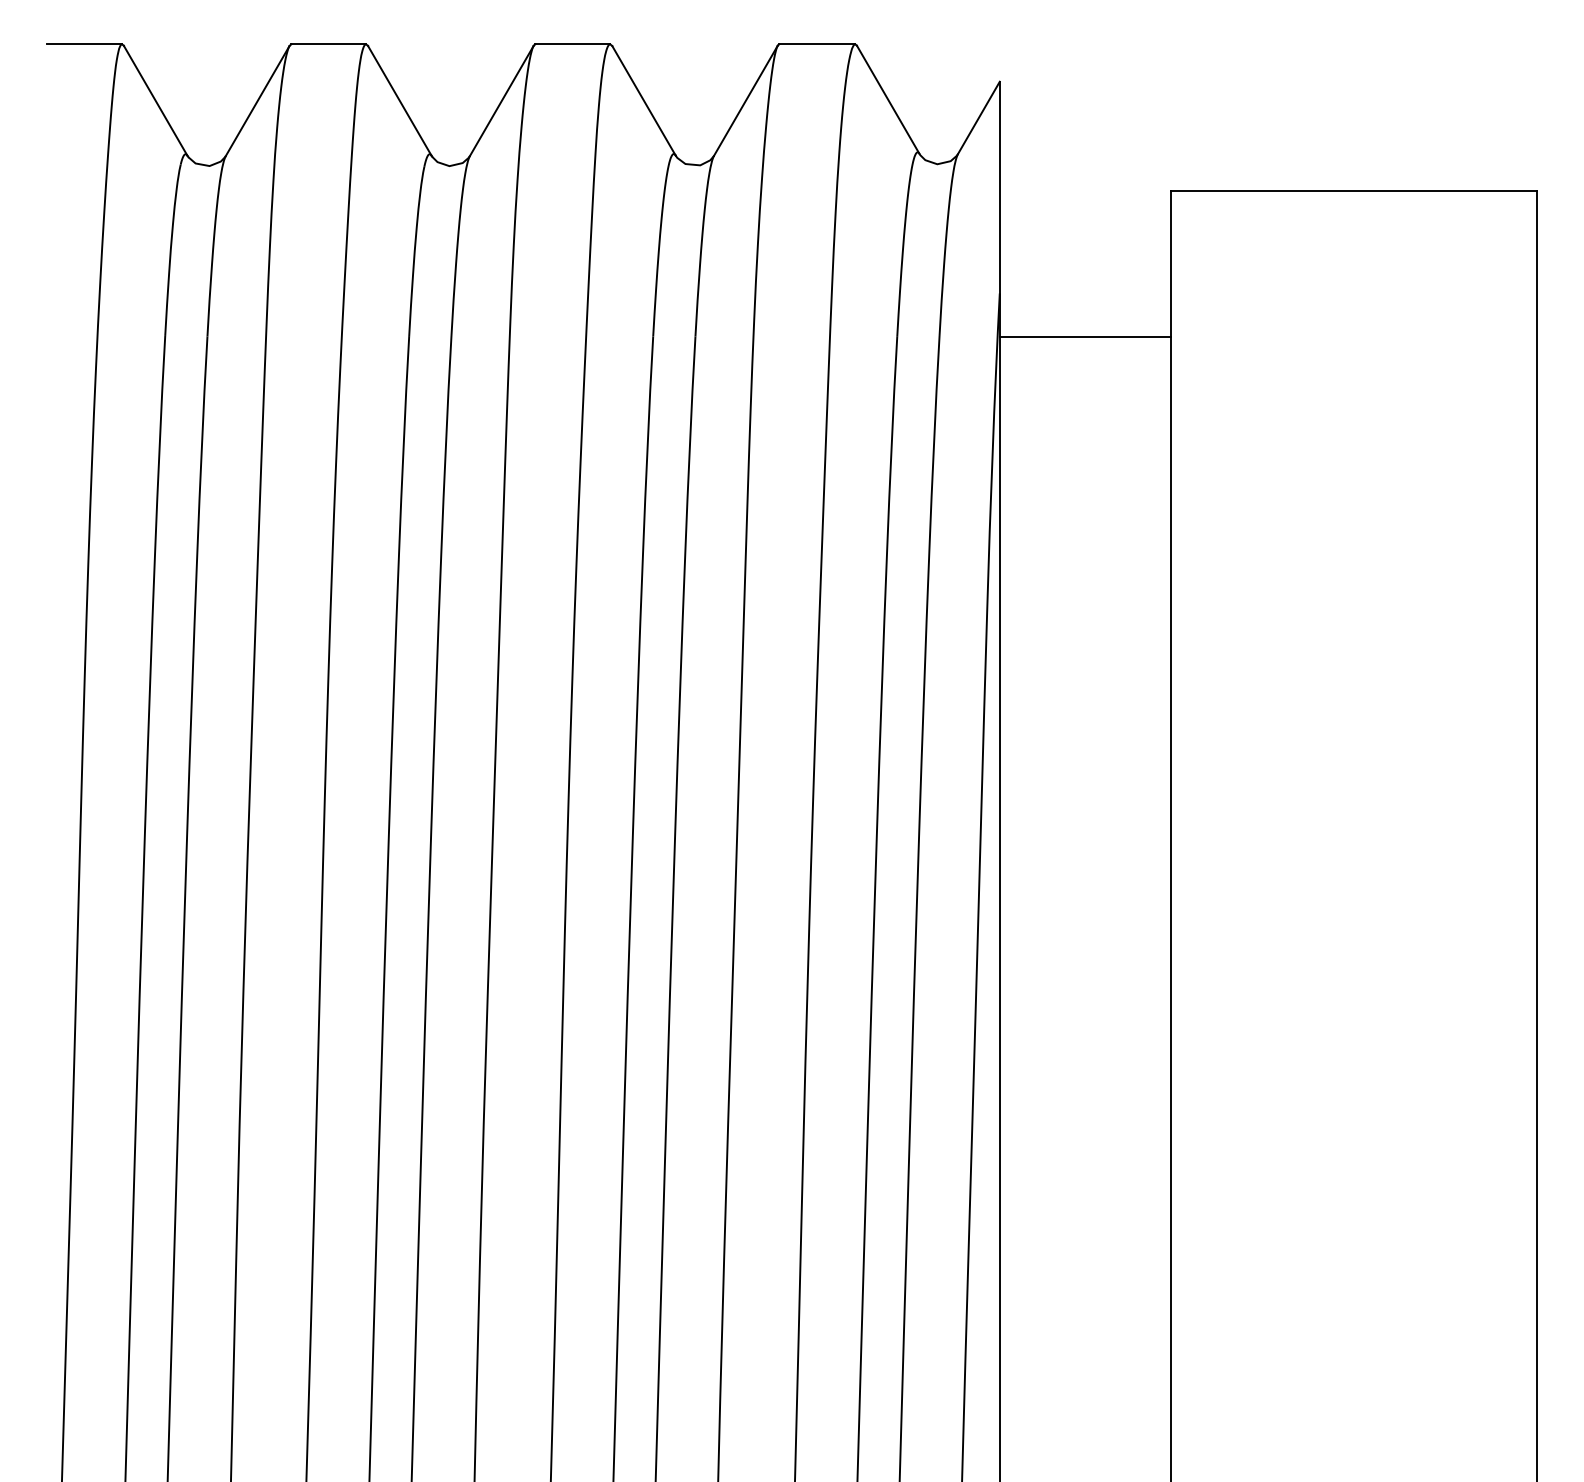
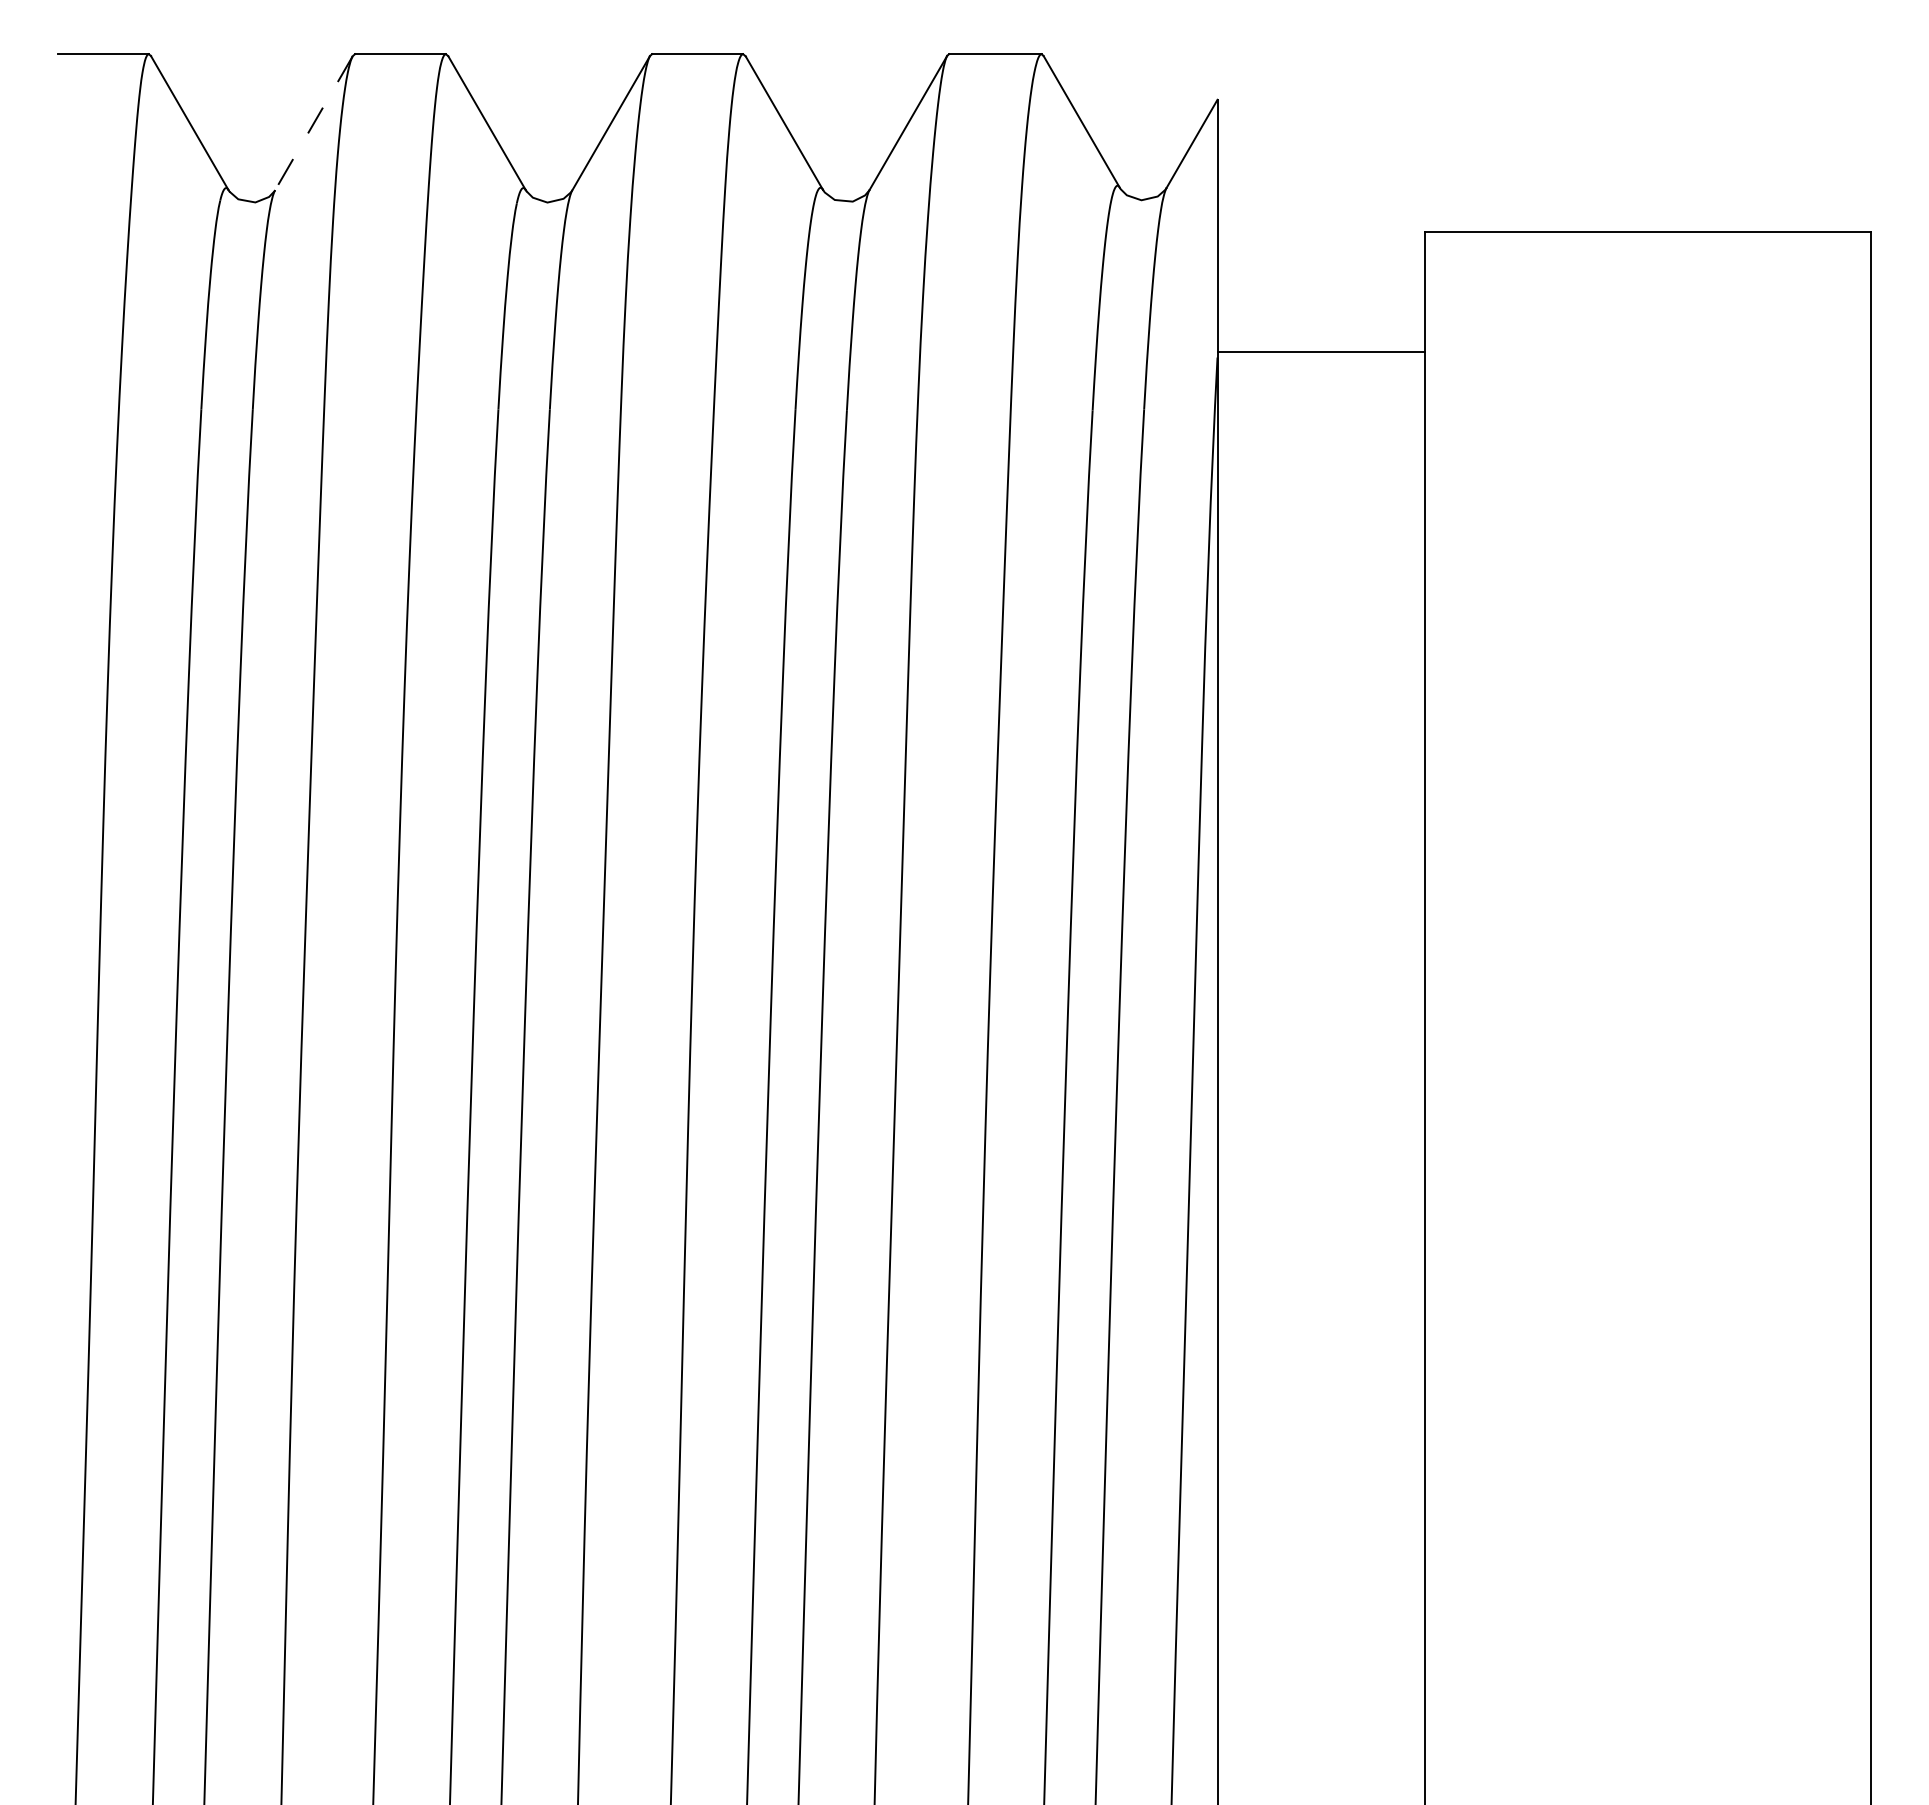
line: (257, 101) -> (313, 123), solid -> dashed
line: (1085, 336) -> (1321, 351), moved

